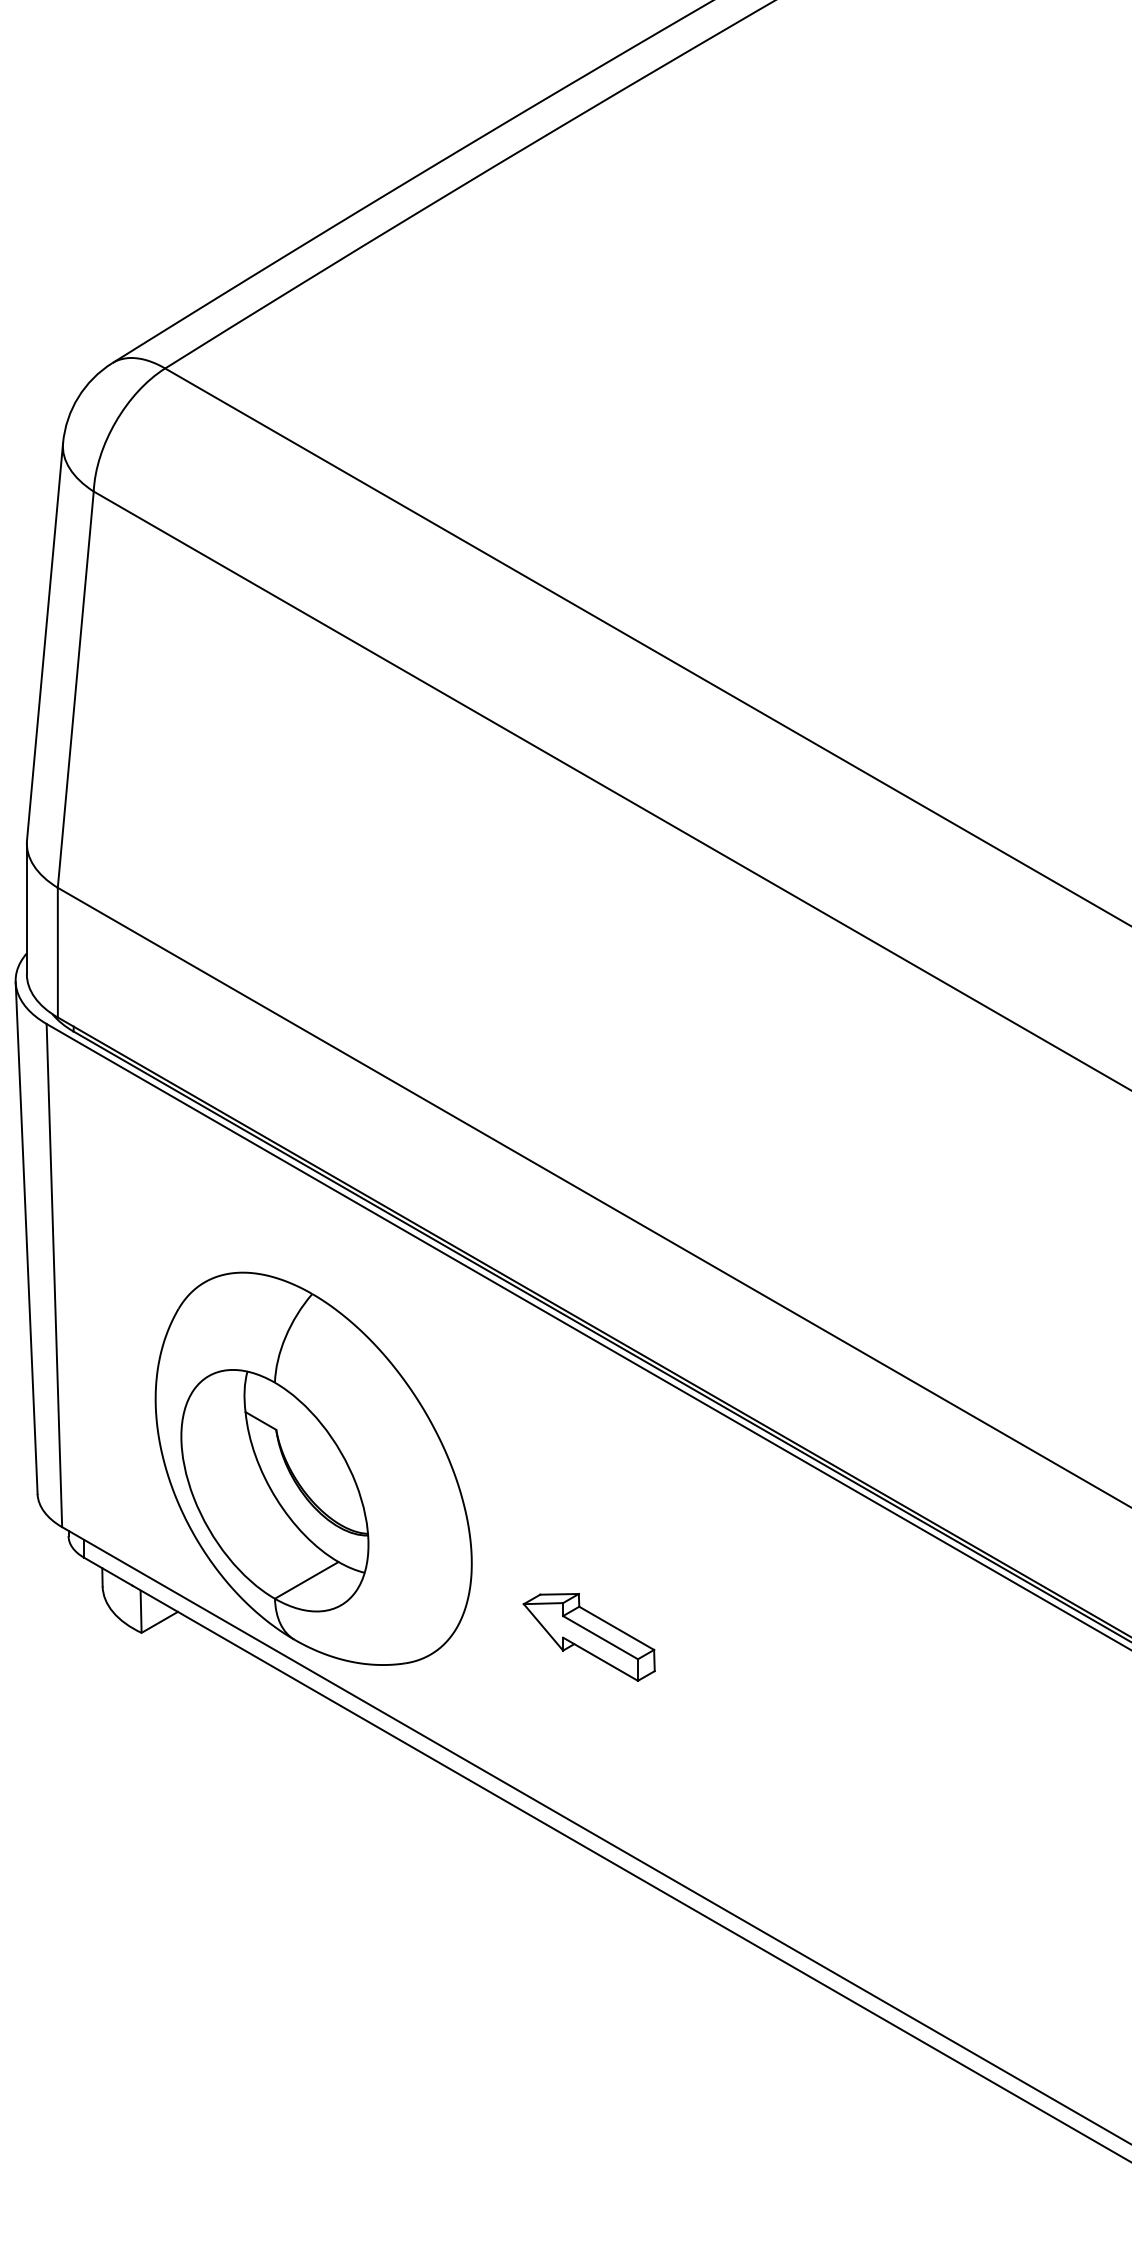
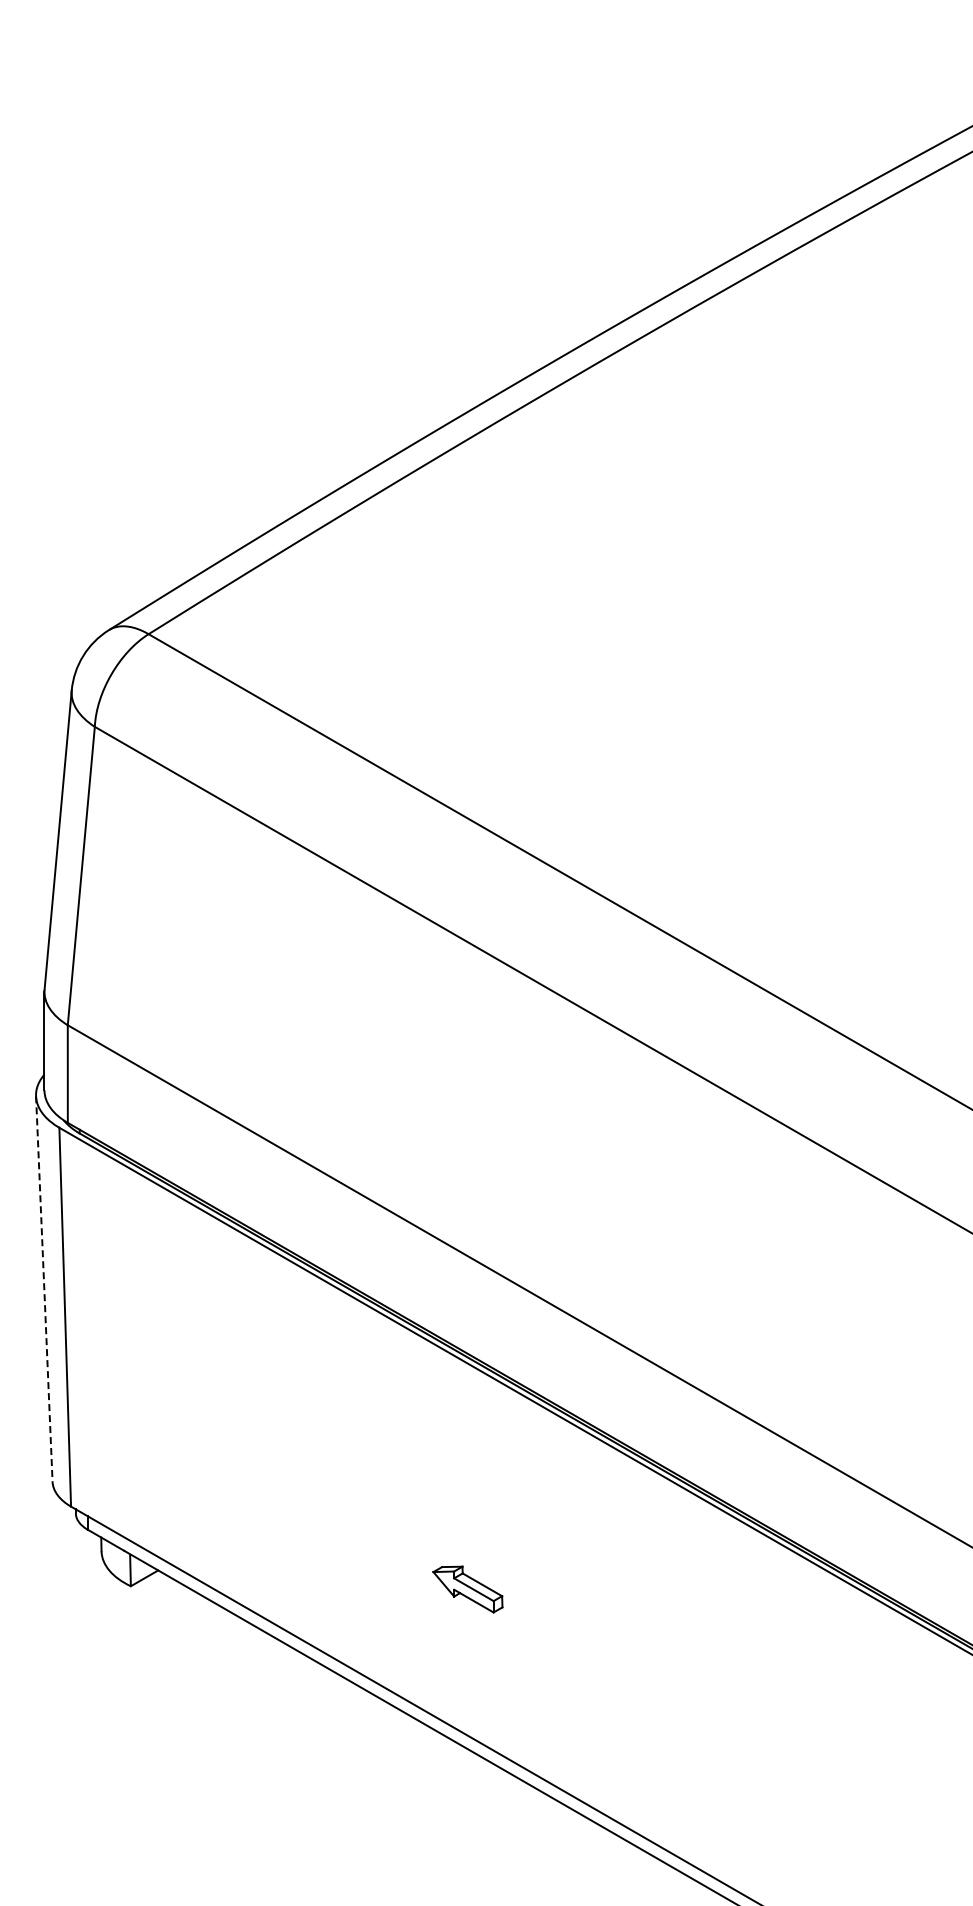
line: (26, 1238) -> (44, 1289), solid -> dashed
part: (313, 1468) -> (260, 1462), removed
part: (588, 1637) -> (467, 1589), size x0.7

